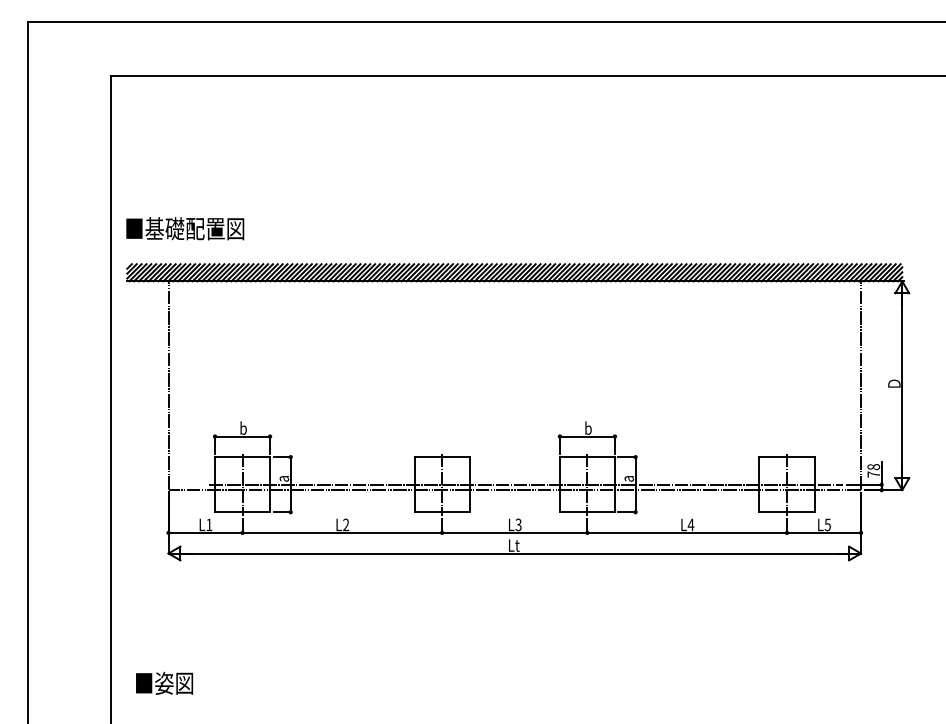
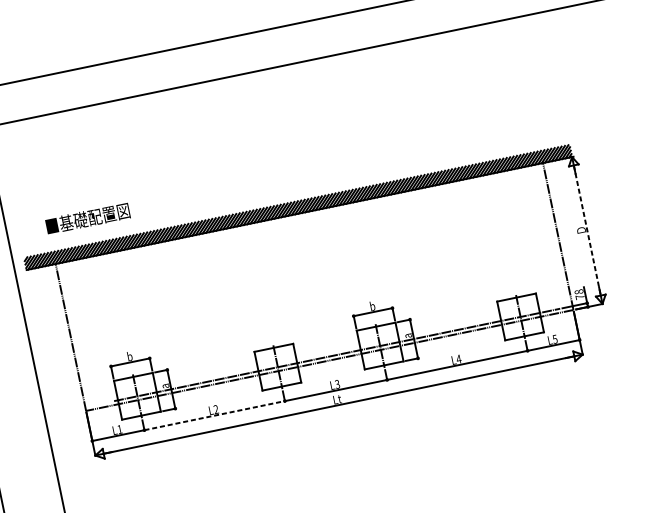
text: (185, 228) -> (88, 218), moved
line: (902, 385) -> (587, 230), solid -> dashed
line: (342, 532) -> (214, 415), solid -> dashed

